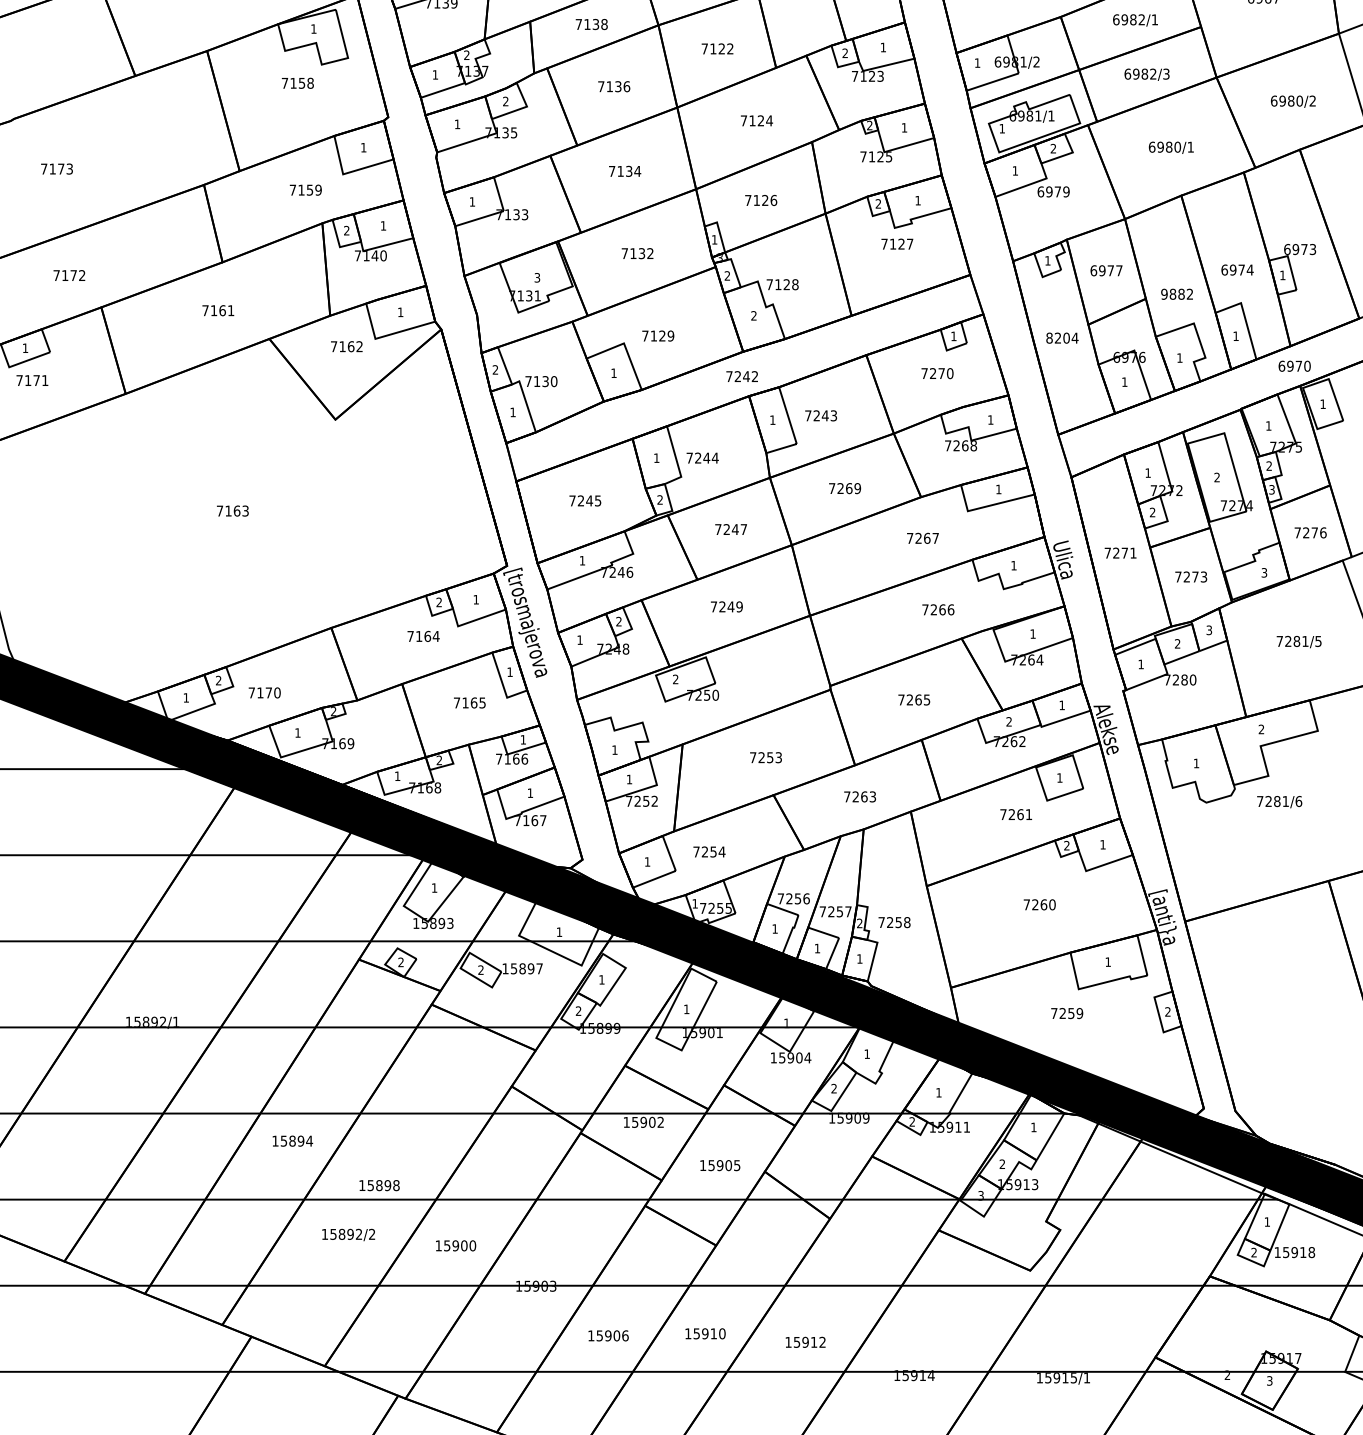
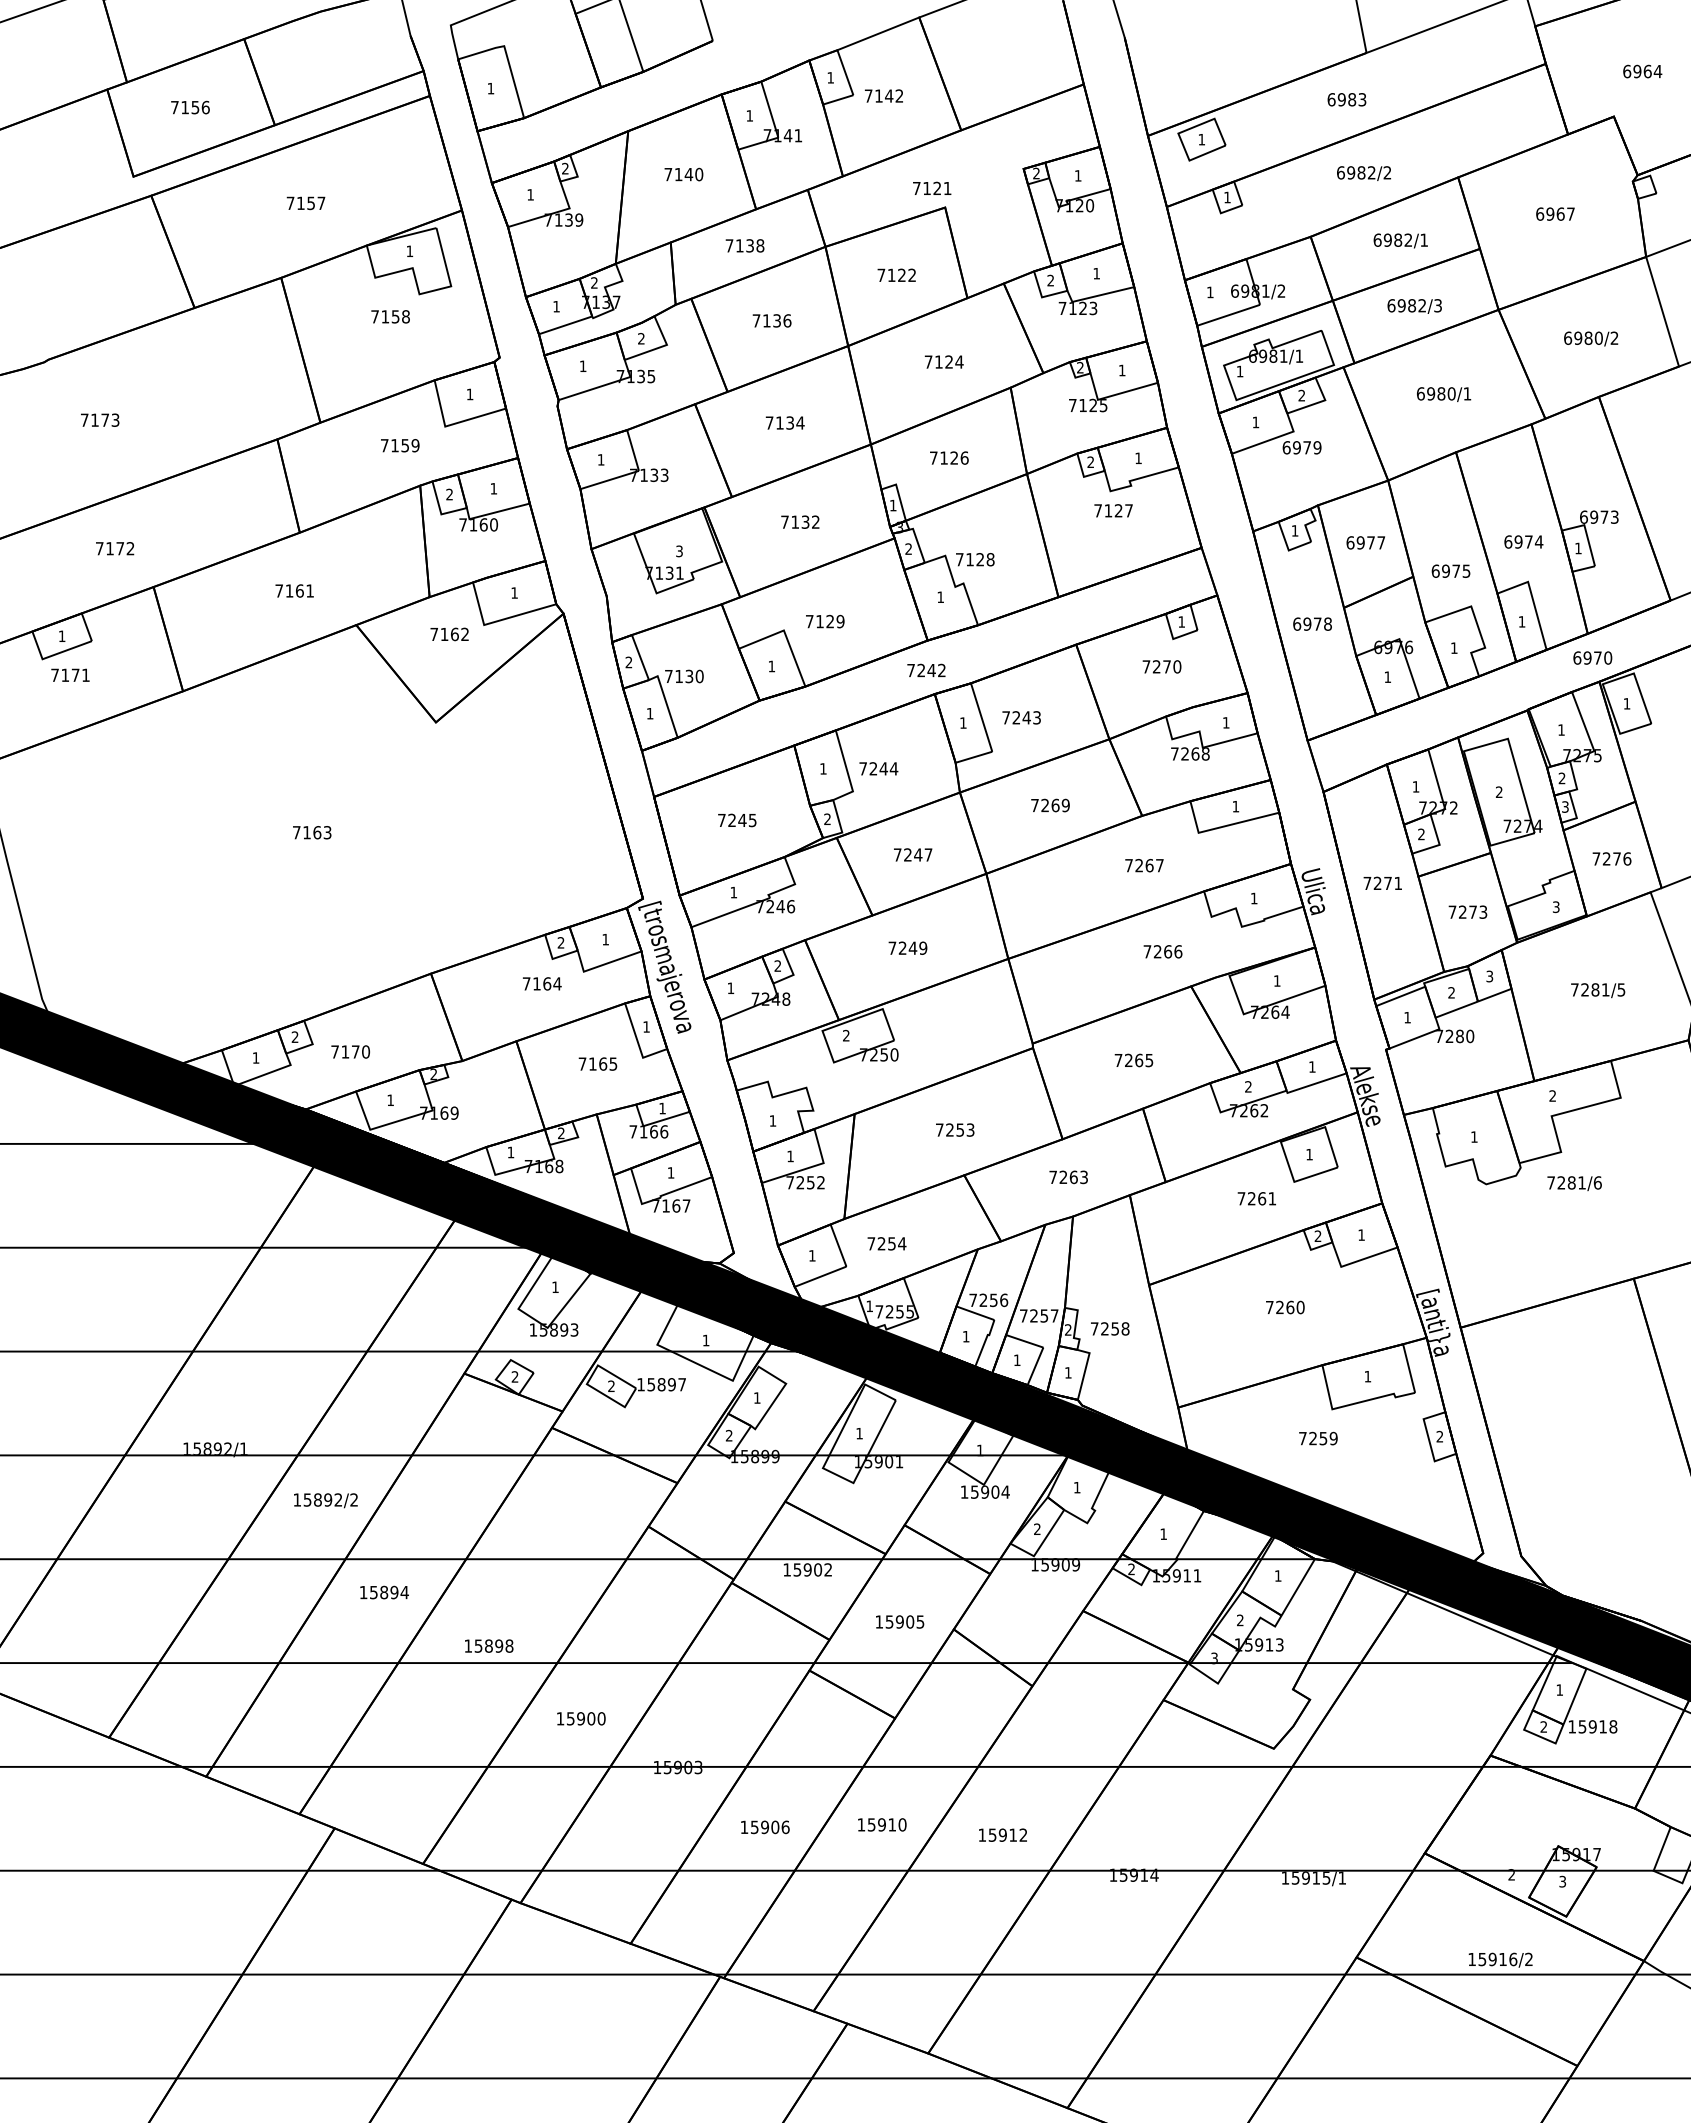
text: (374, 255) -> (483, 524), 7140 -> 7160
text: (1176, 293) -> (1450, 570), 9882 -> 6975
text: (753, 315) -> (940, 596), 2 -> 1
text: (1062, 337) -> (1312, 623), 8204 -> 6978
text: (348, 1234) -> (325, 1500), moved

